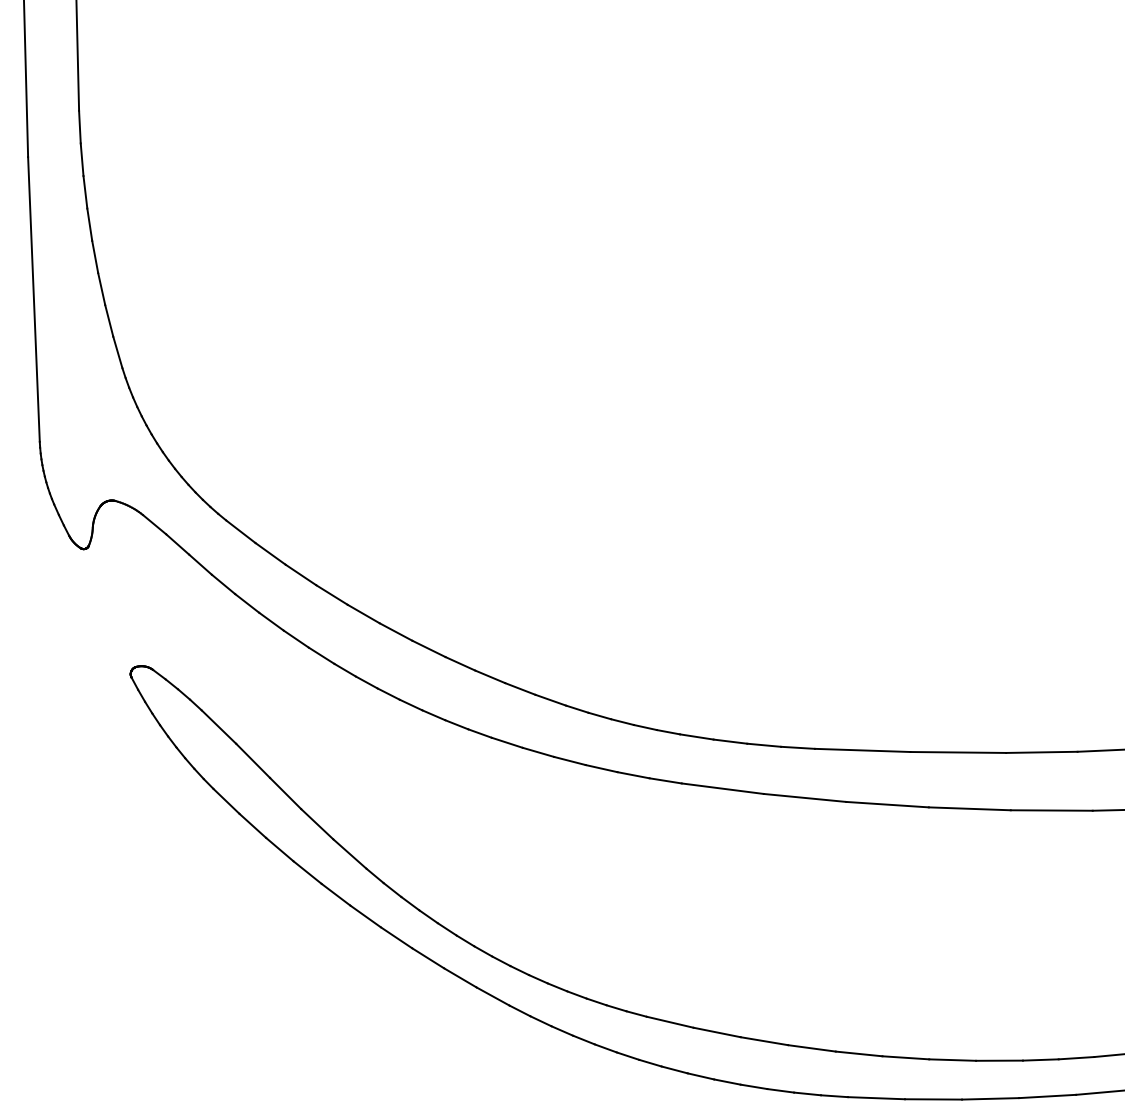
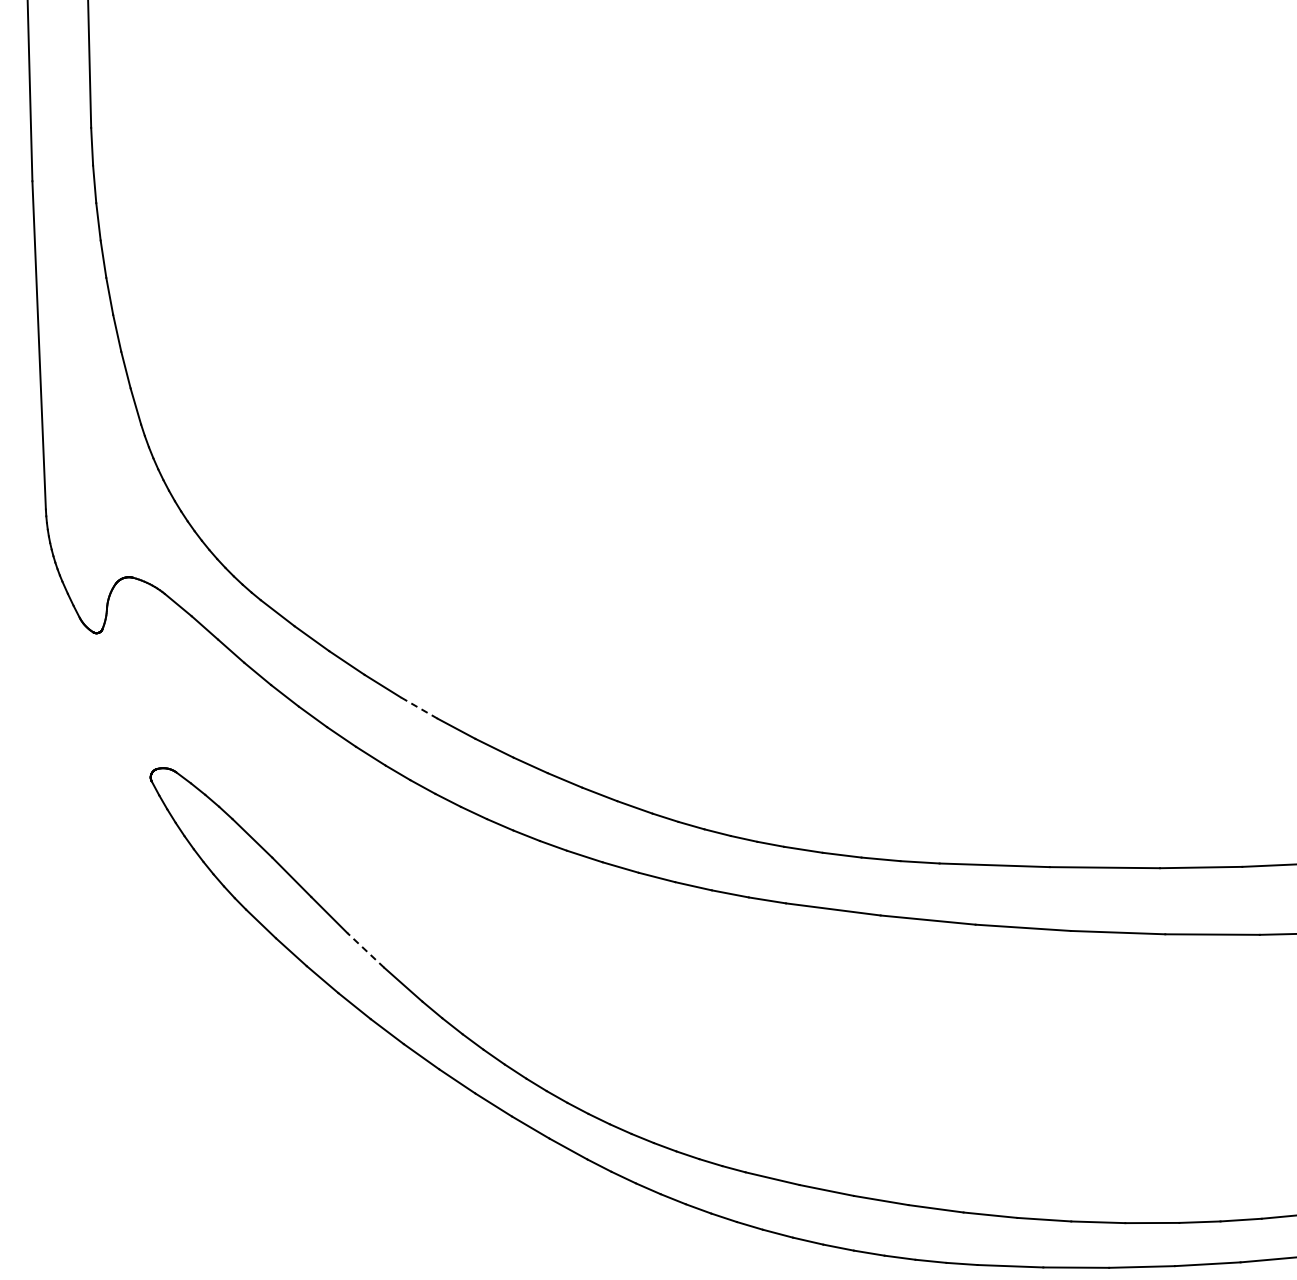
line: (362, 613) -> (418, 707), solid -> dashed
line: (317, 824) -> (365, 950), solid -> dashed

